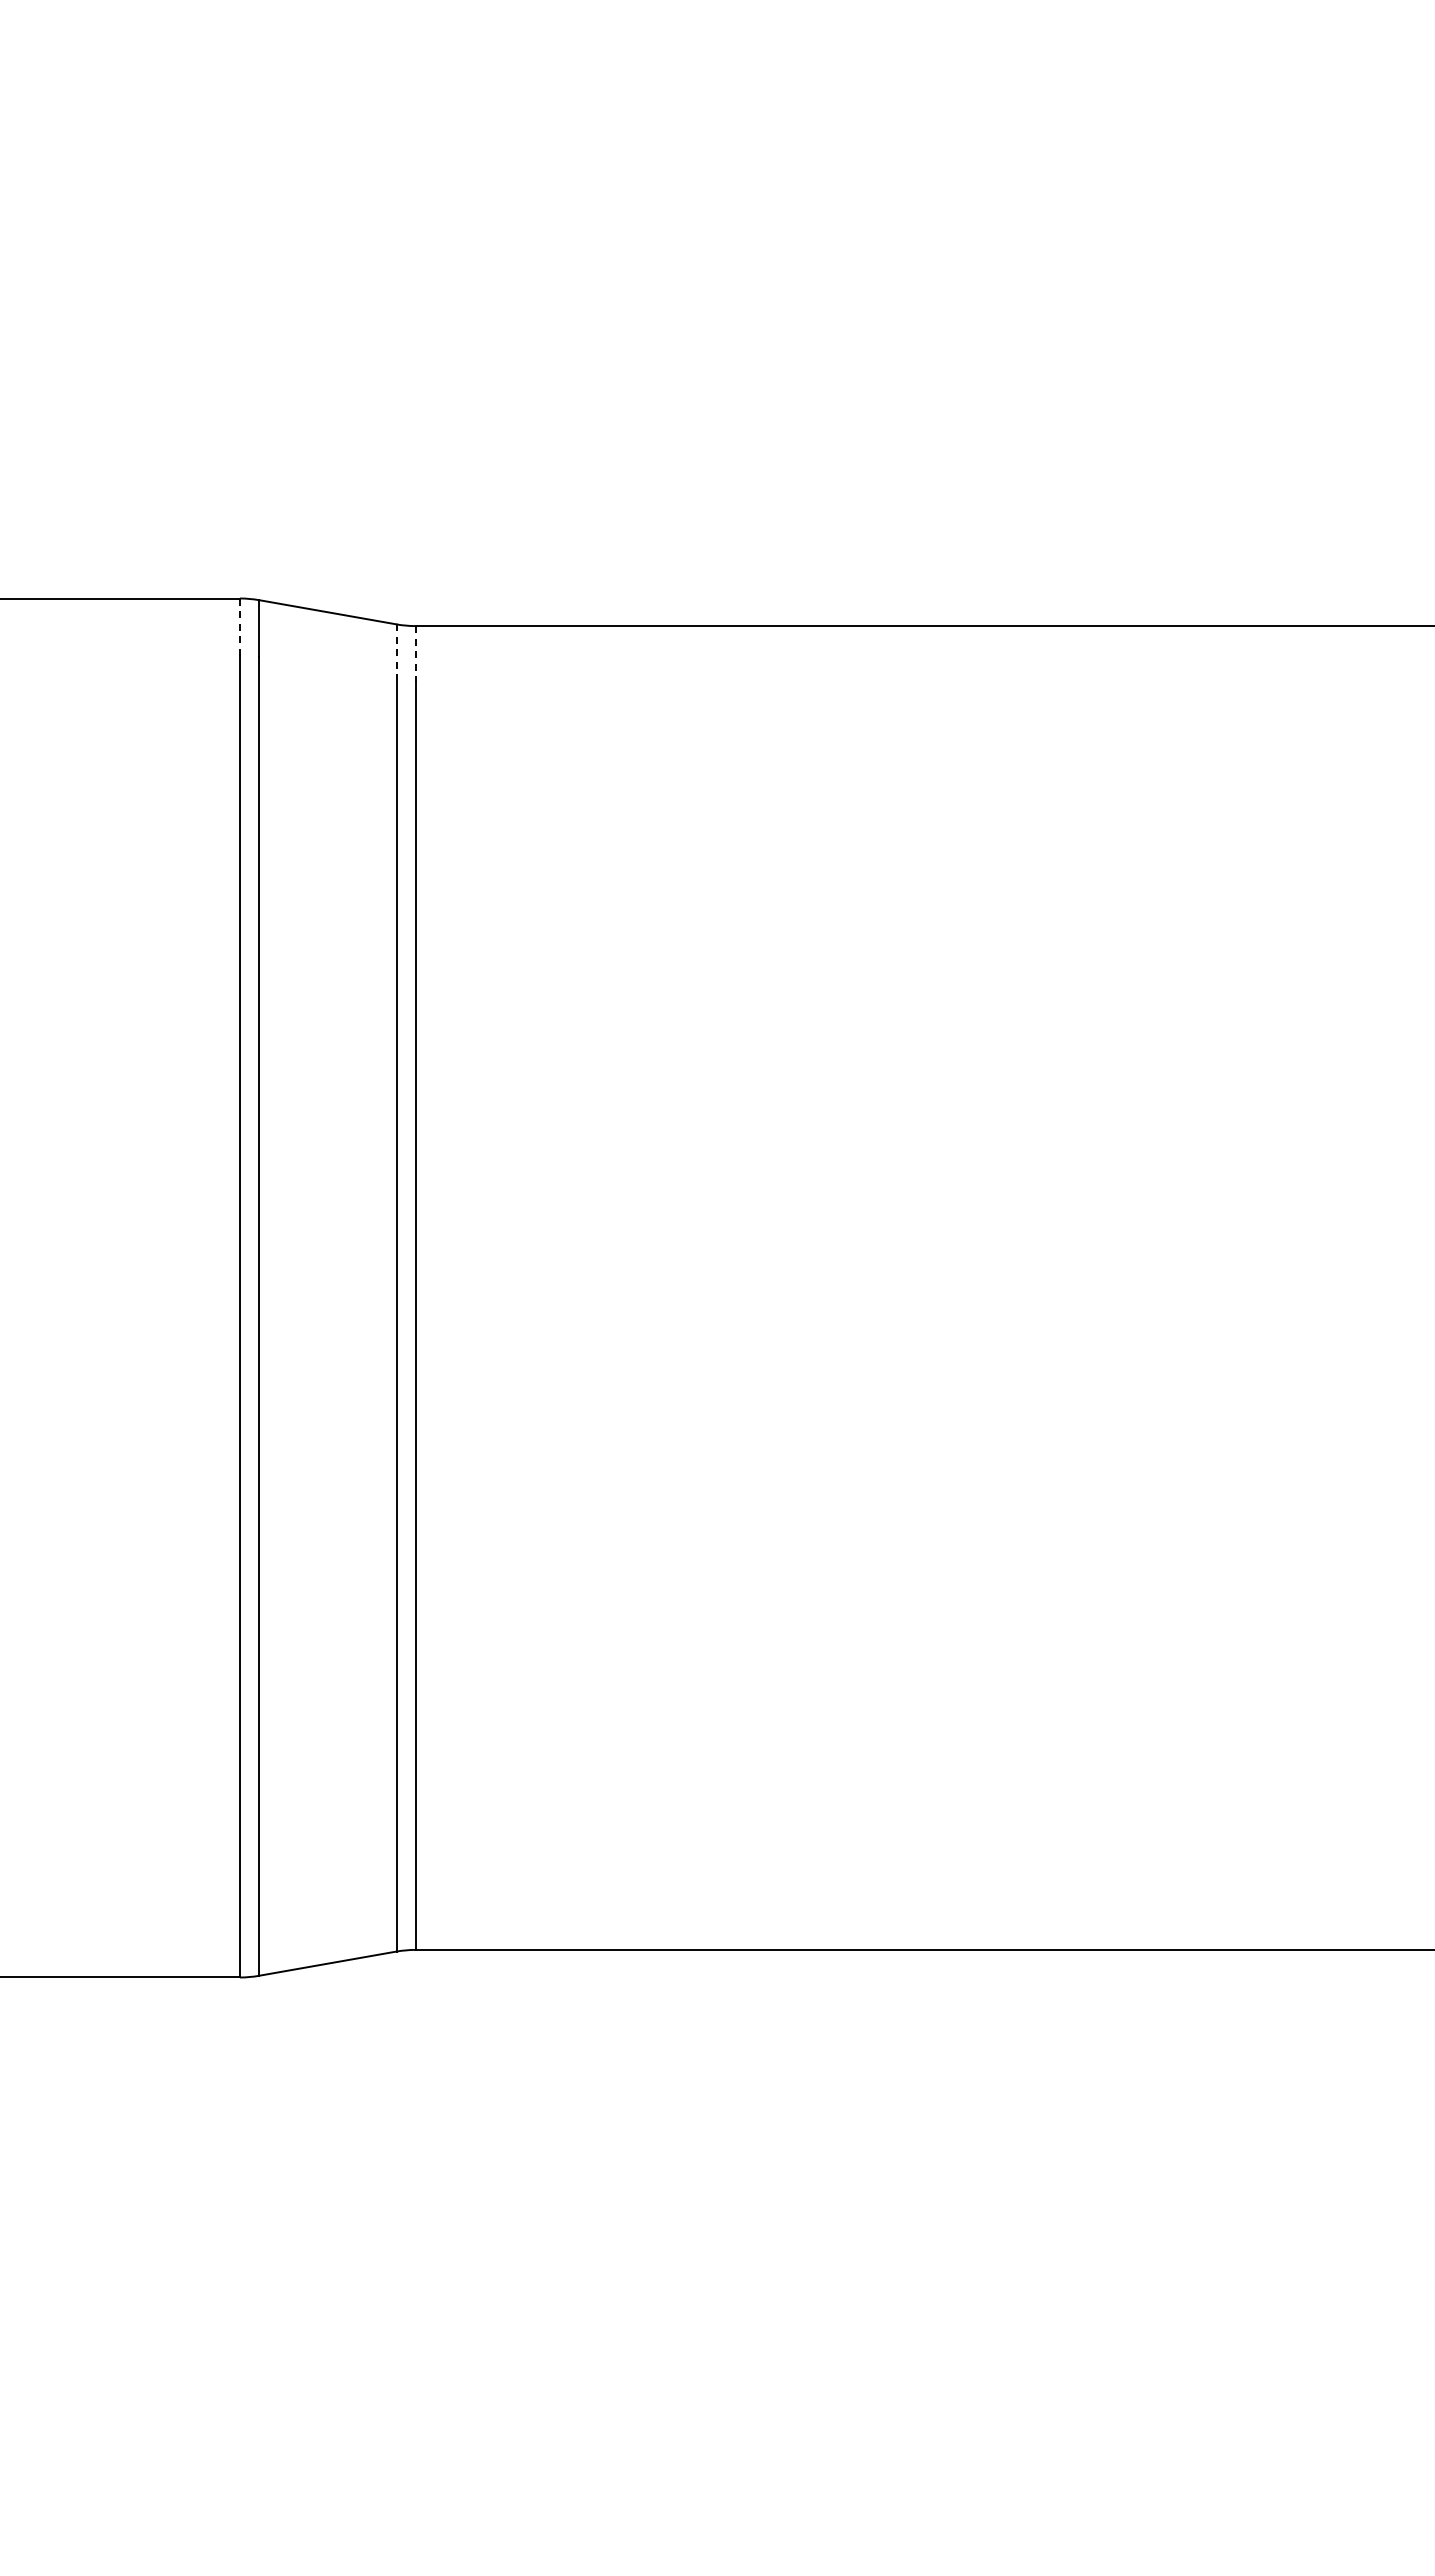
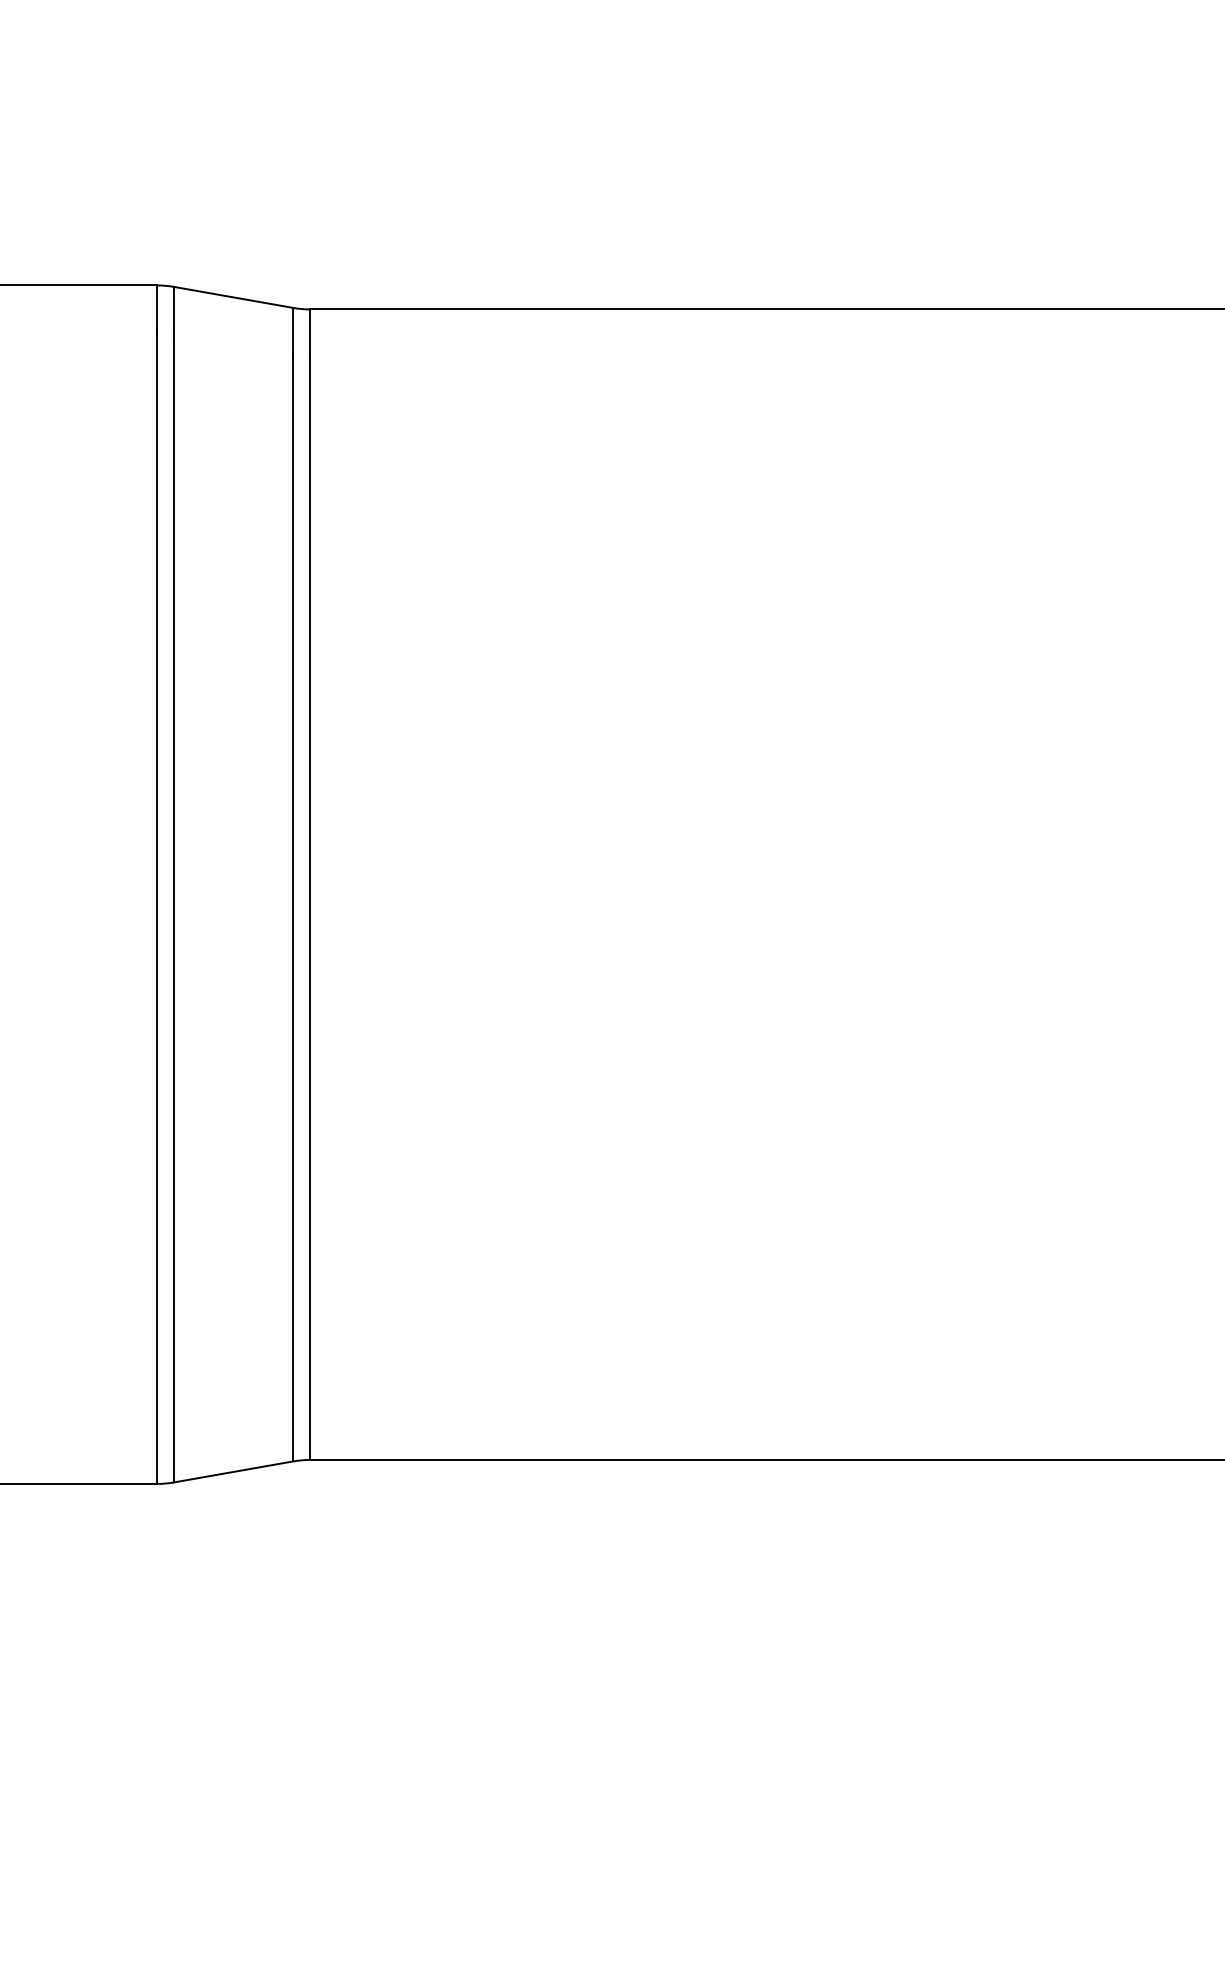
line: (239, 627) -> (156, 310), dashed -> solid
line: (396, 652) -> (293, 332), dashed -> solid
line: (415, 653) -> (309, 333), dashed -> solid

